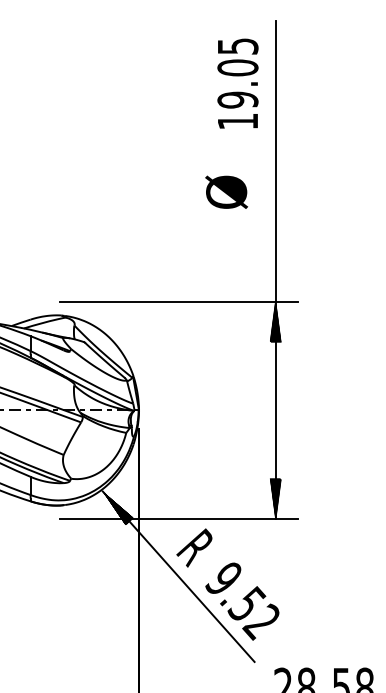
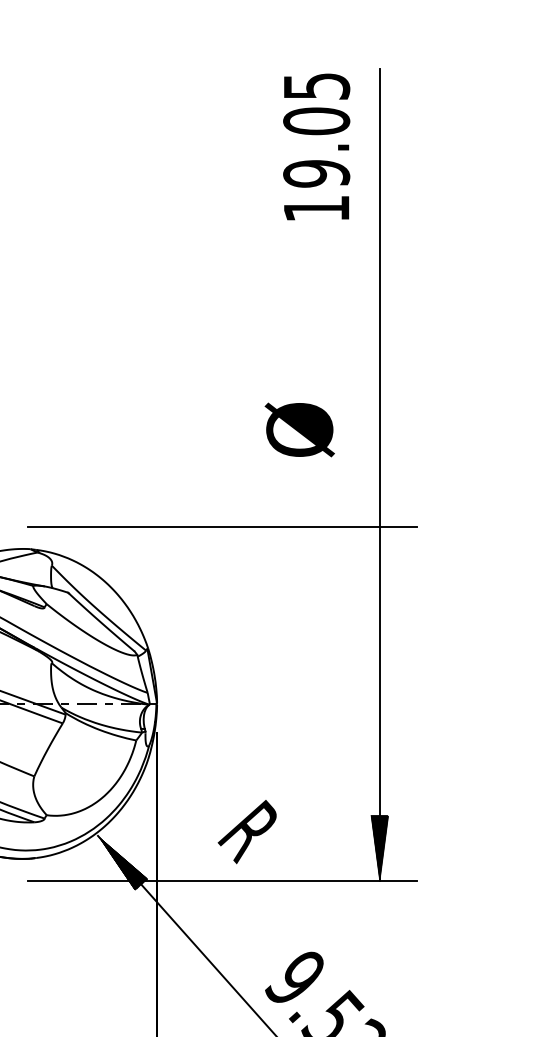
text: (237, 83) -> (315, 146), moved
text: (226, 191) -> (299, 428), moved
hatch: (275, 321) -> (379, 558), removed
text: (194, 547) -> (247, 831), moved

